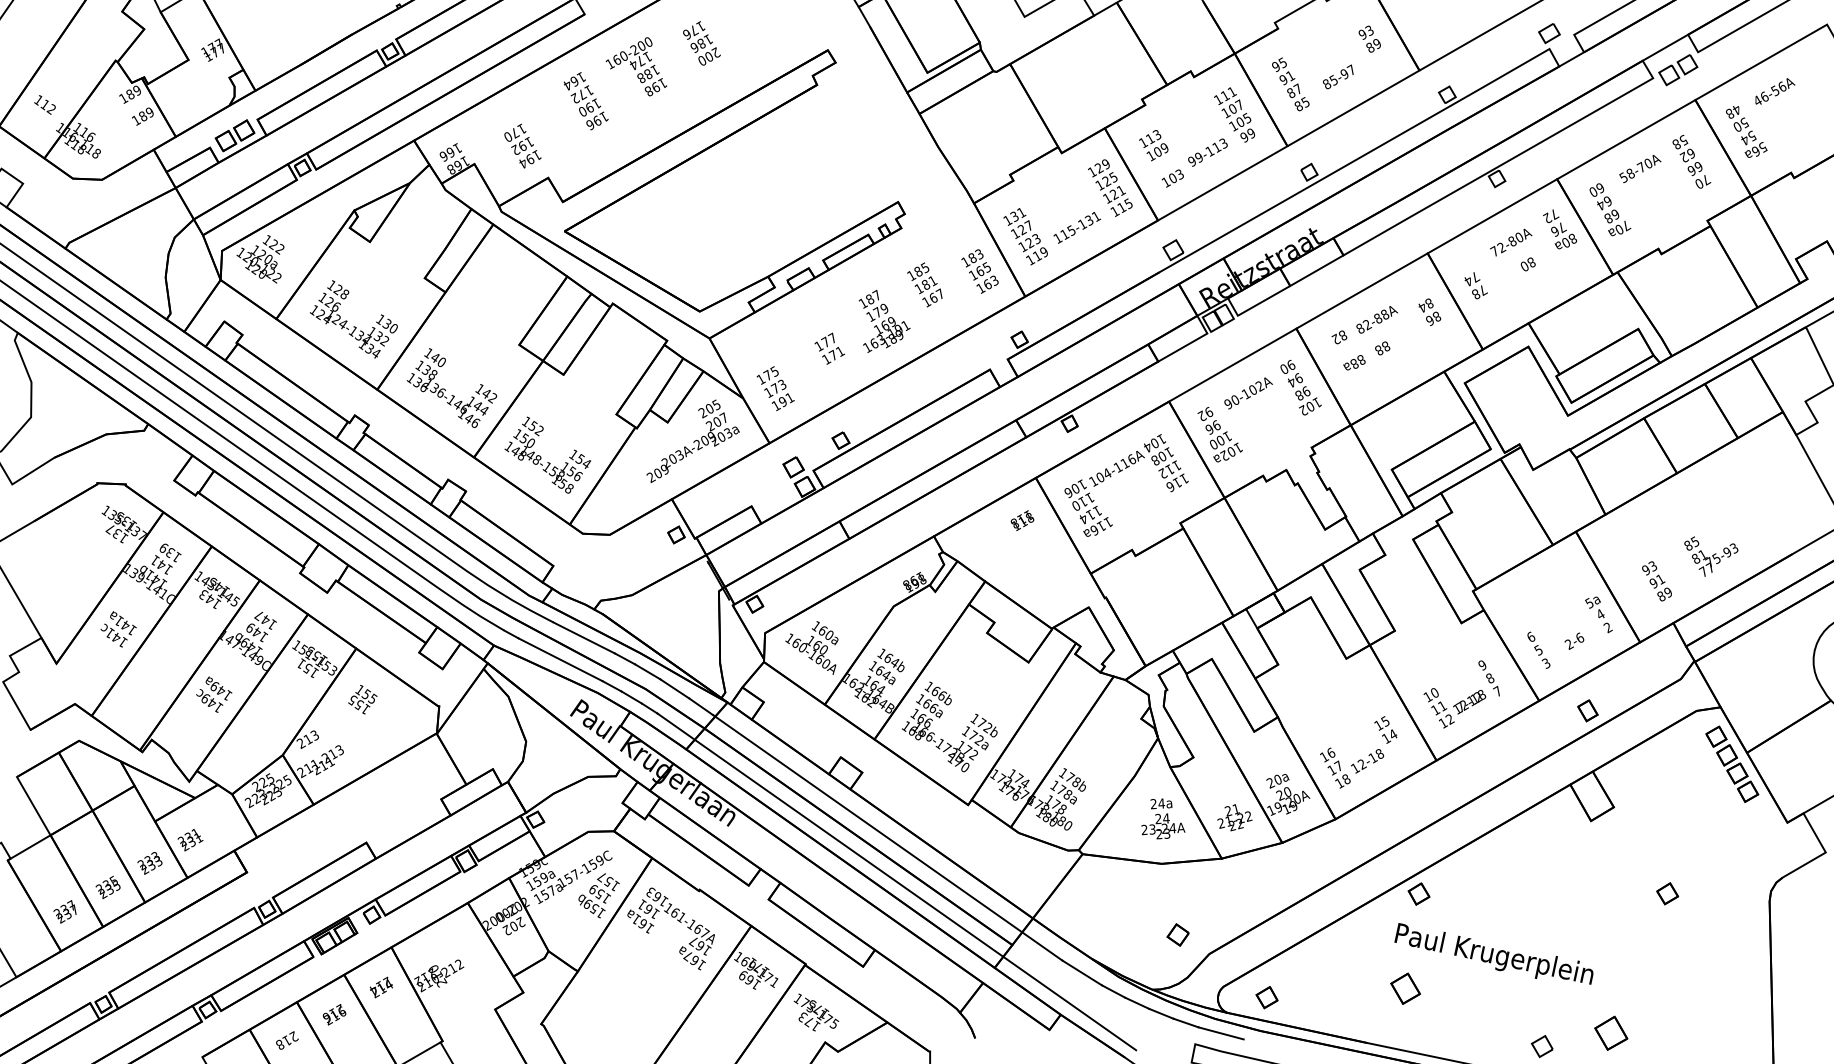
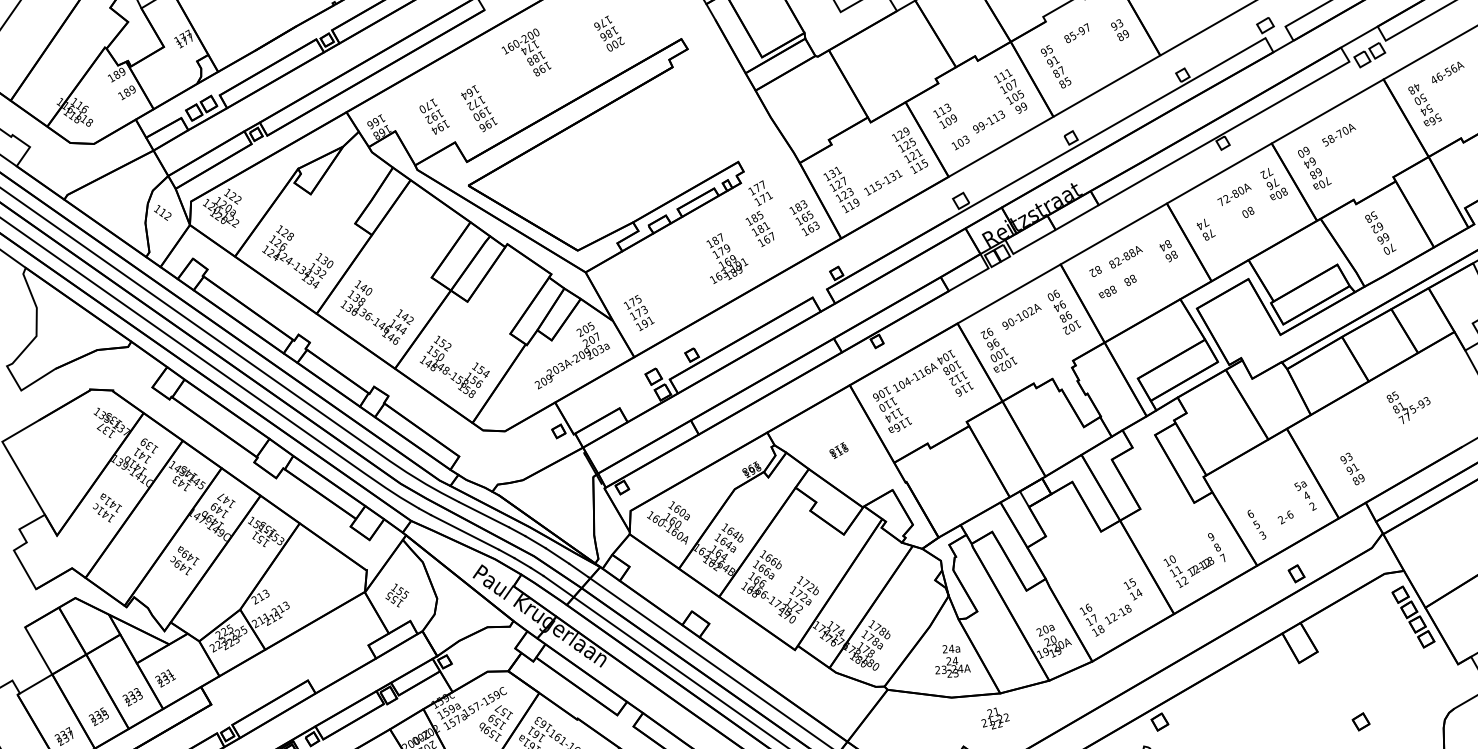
text: (701, 43) -> (609, 33), moved
text: (1338, 76) -> (1076, 32), moved
text: (585, 101) -> (478, 108), moved
text: (44, 104) -> (162, 212), moved
text: (1691, 161) -> (1380, 232), moved
text: (829, 348) -> (760, 193), moved
text: (1022, 520) -> (838, 450), moved
text: (1711, 556) -> (1408, 407), moved
text: (362, 699) -> (397, 595), moved
text: (1234, 817) -> (995, 718), moved

